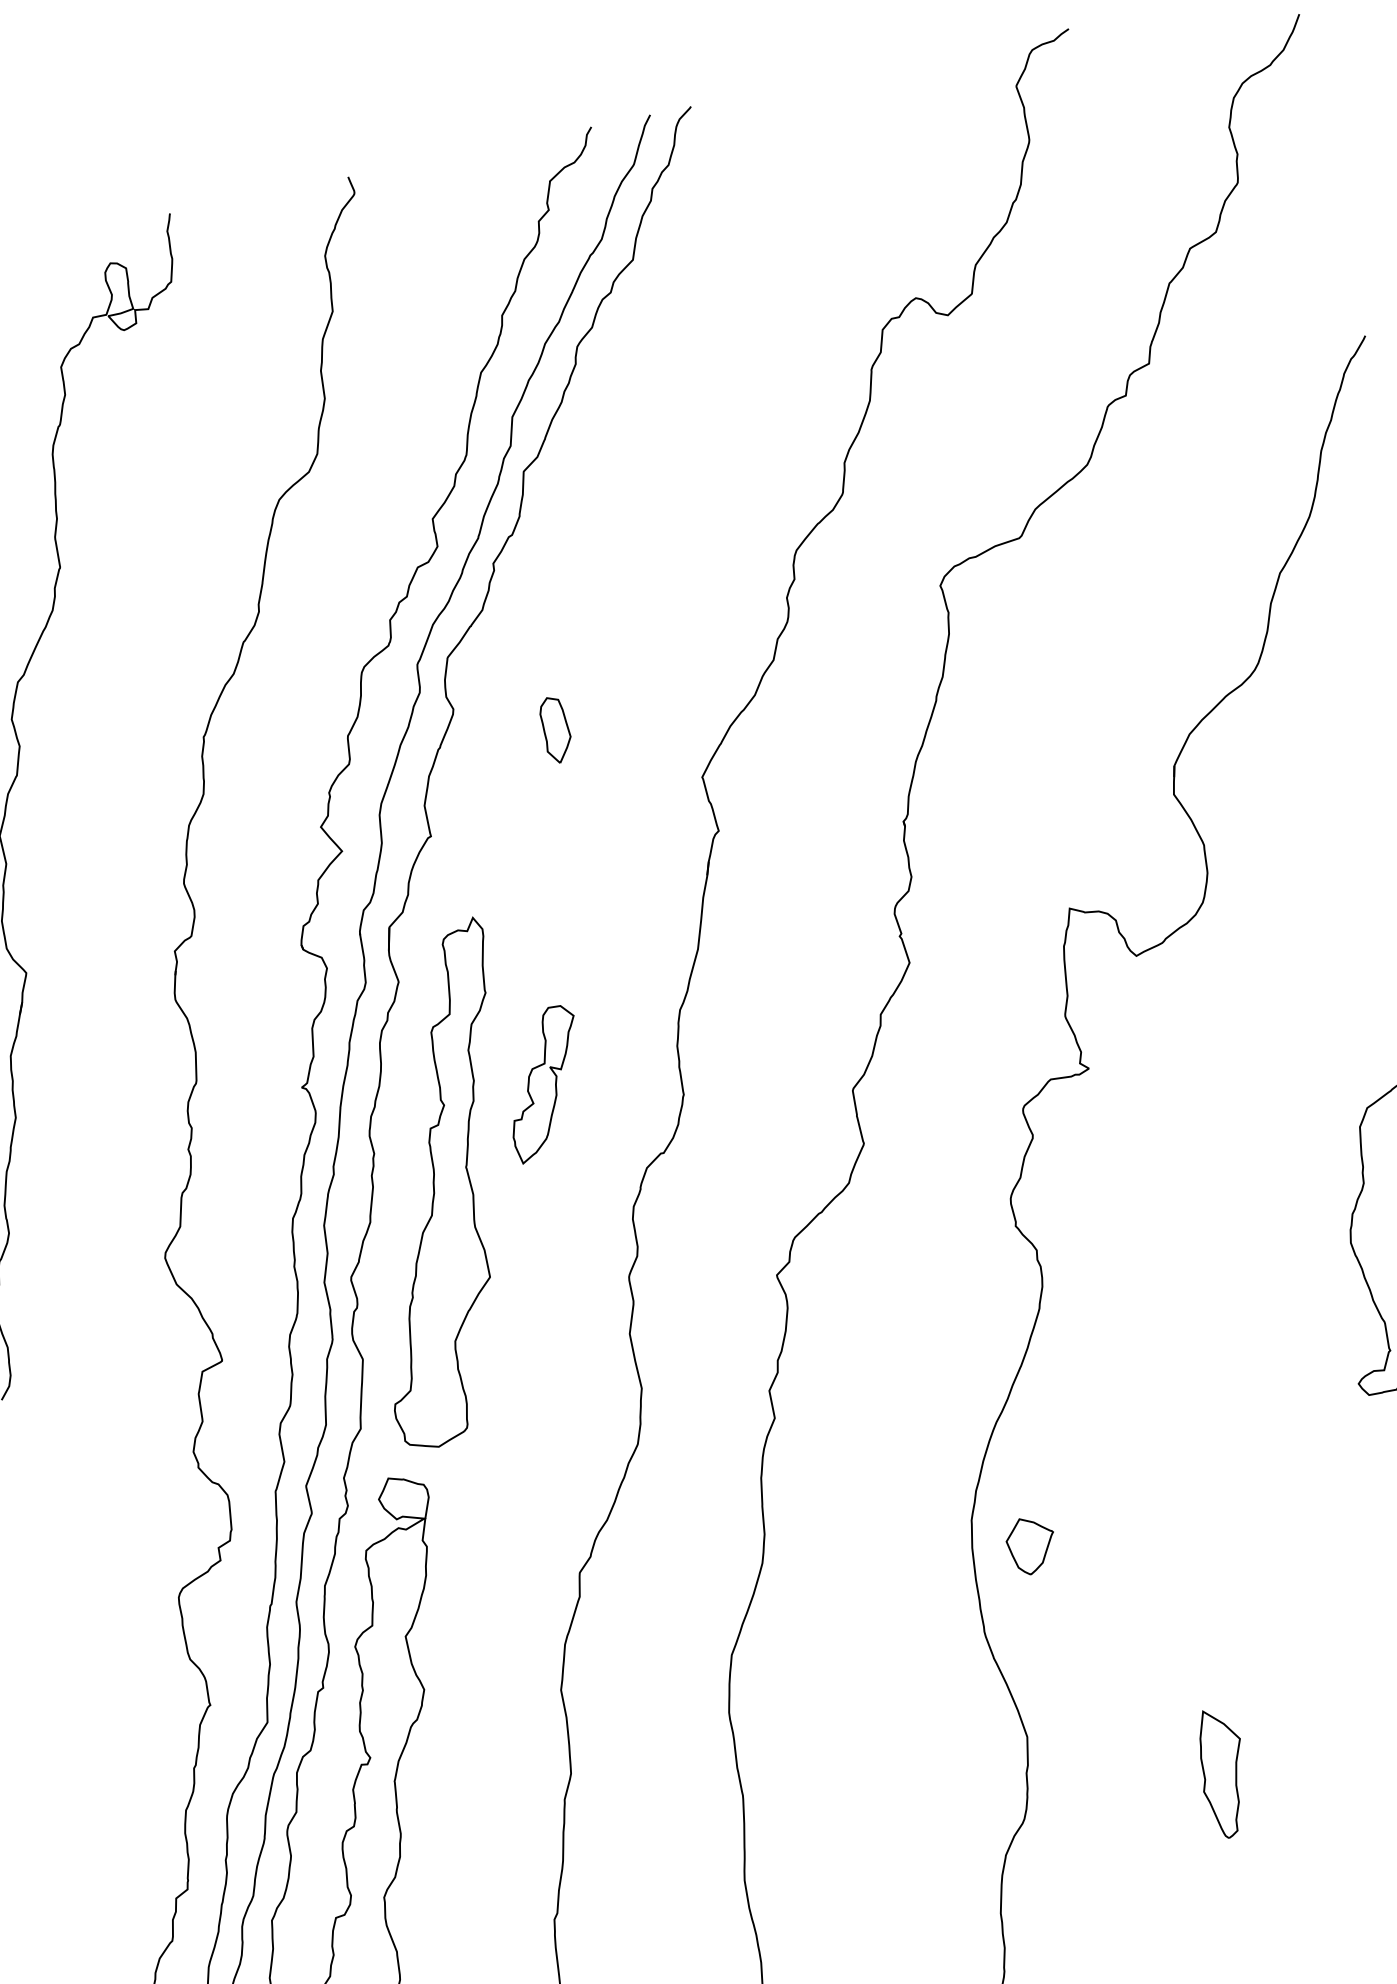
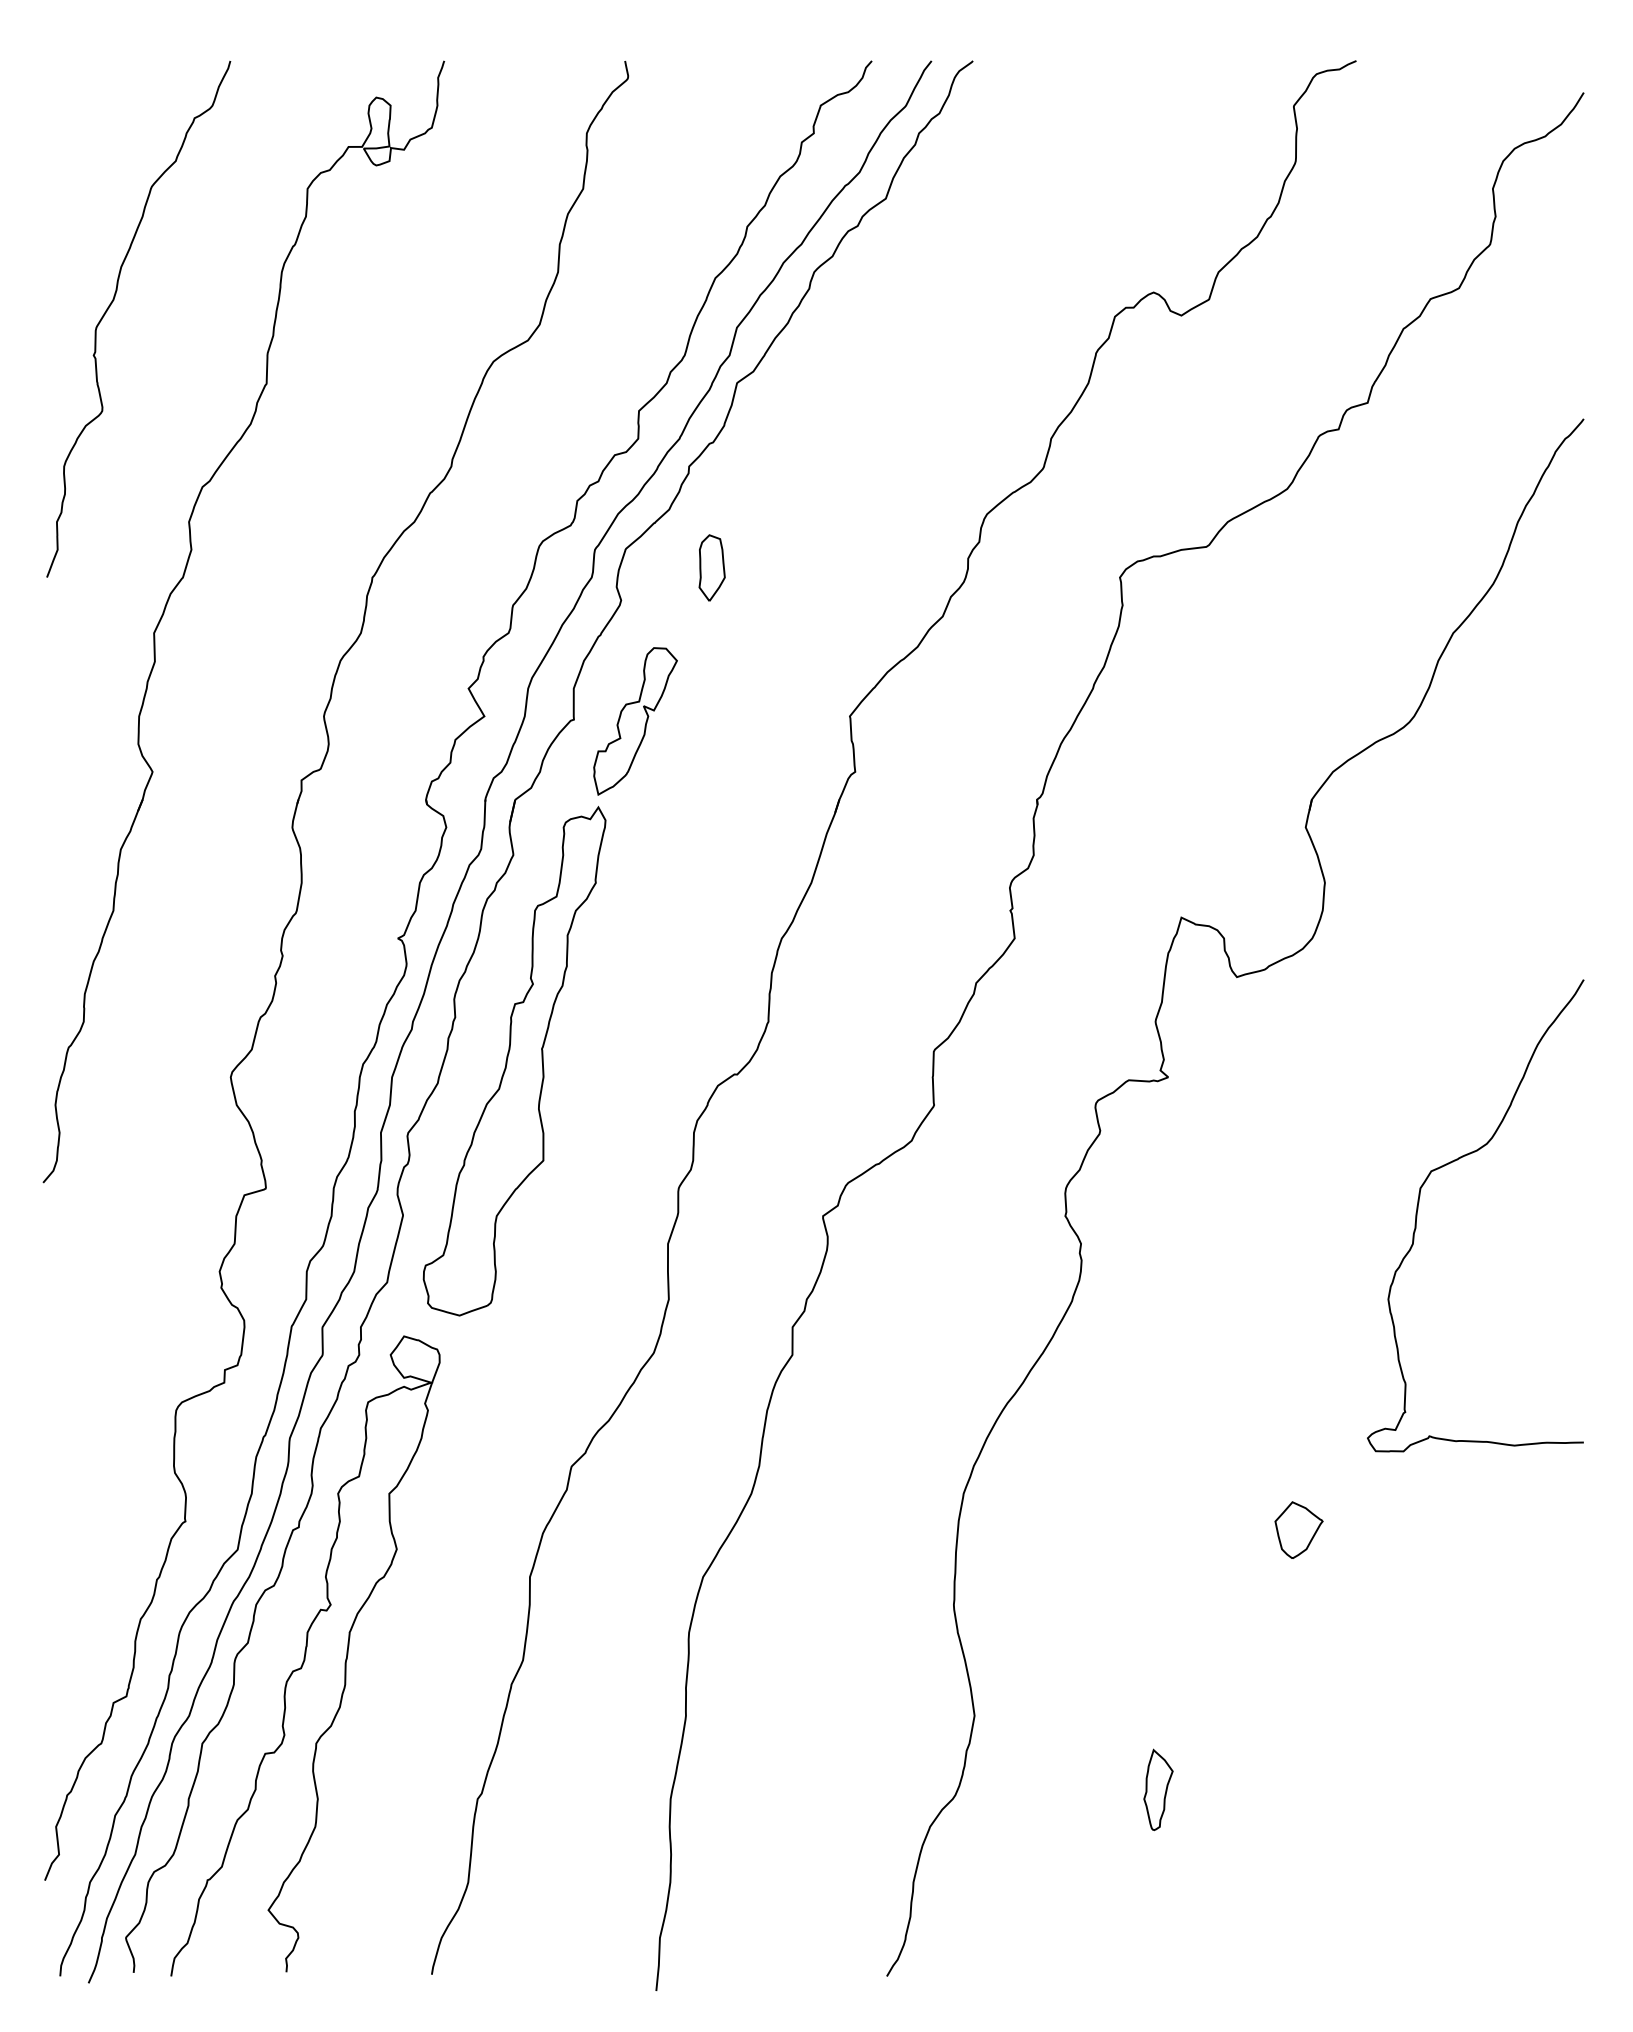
part: (555, 729) -> (711, 567), moved
part: (545, 1083) -> (635, 721), moved
part: (1030, 1544) -> (1298, 1529), moved
part: (1223, 1772) -> (1158, 1789), size x0.62

